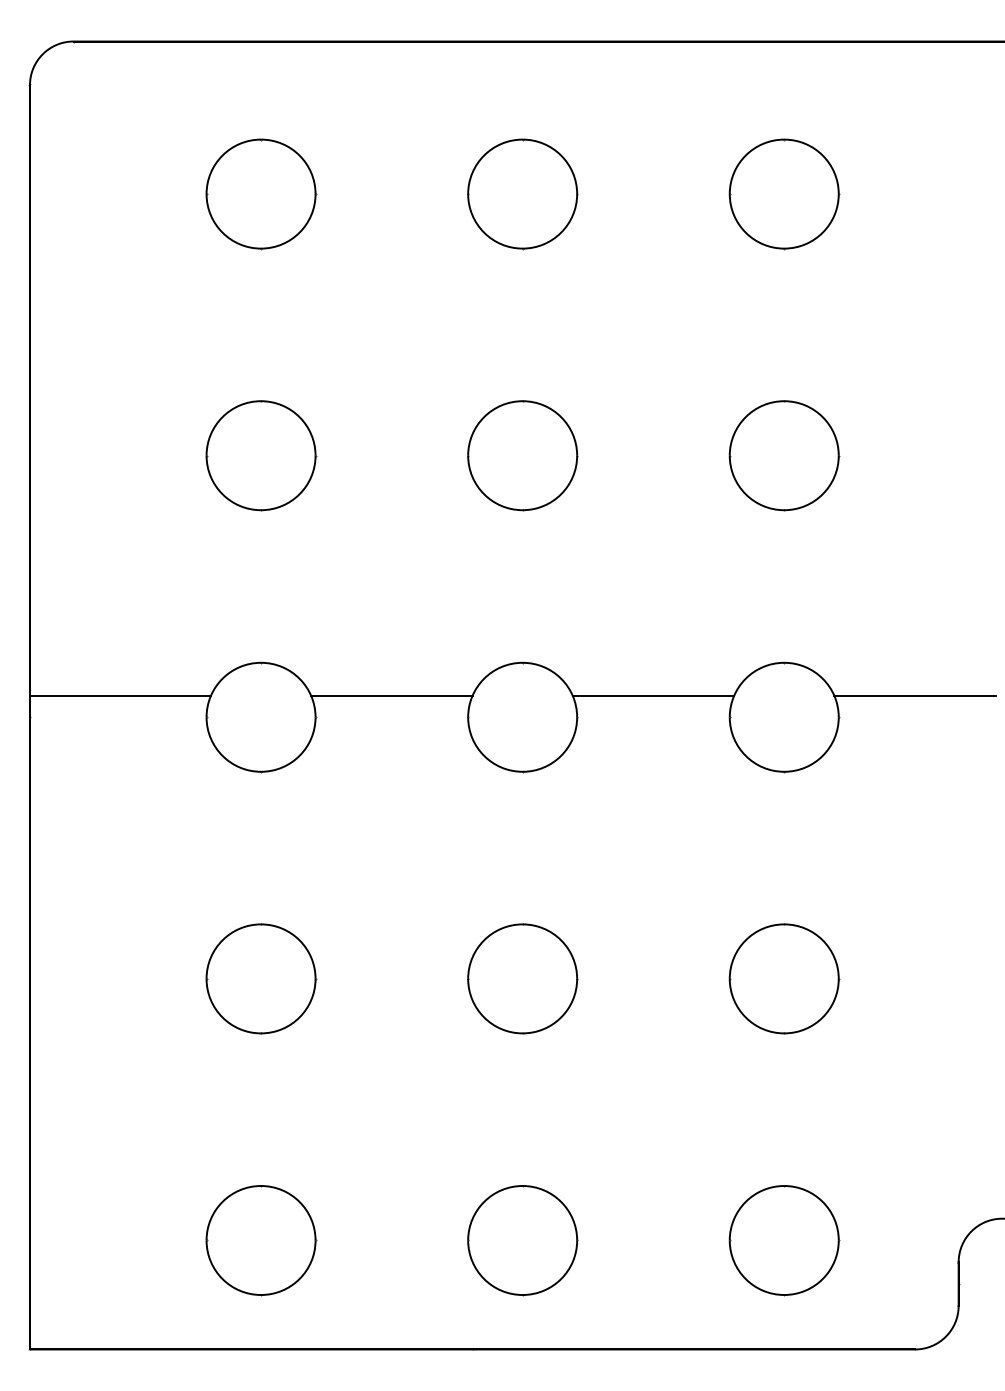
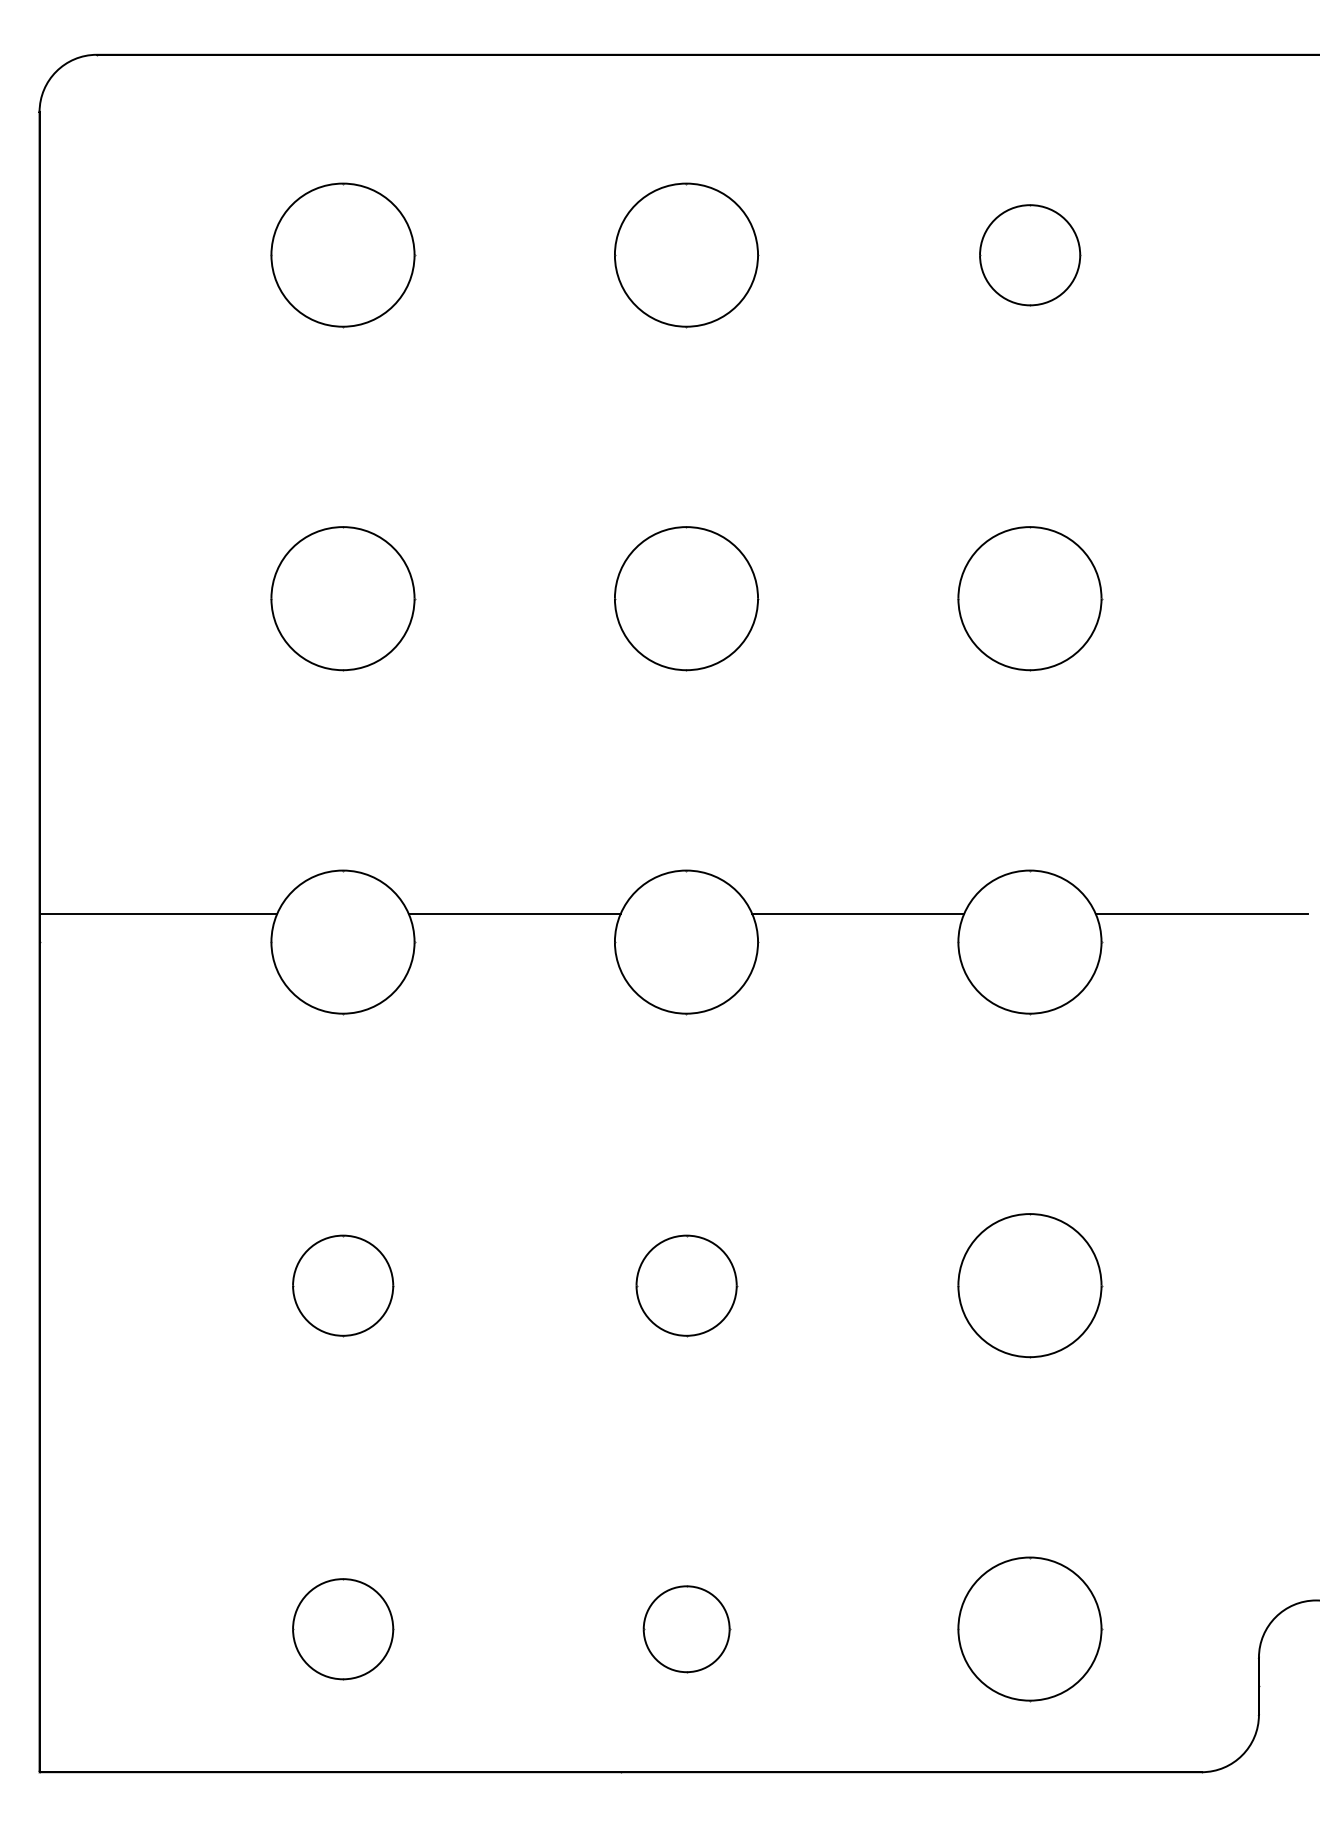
part: (784, 194) -> (1030, 255), size x0.7
part: (261, 978) -> (343, 1285), size x0.7
part: (522, 978) -> (686, 1285), size x0.7
part: (261, 1240) -> (343, 1629), size x0.7
part: (522, 1240) -> (686, 1629), size x0.6

